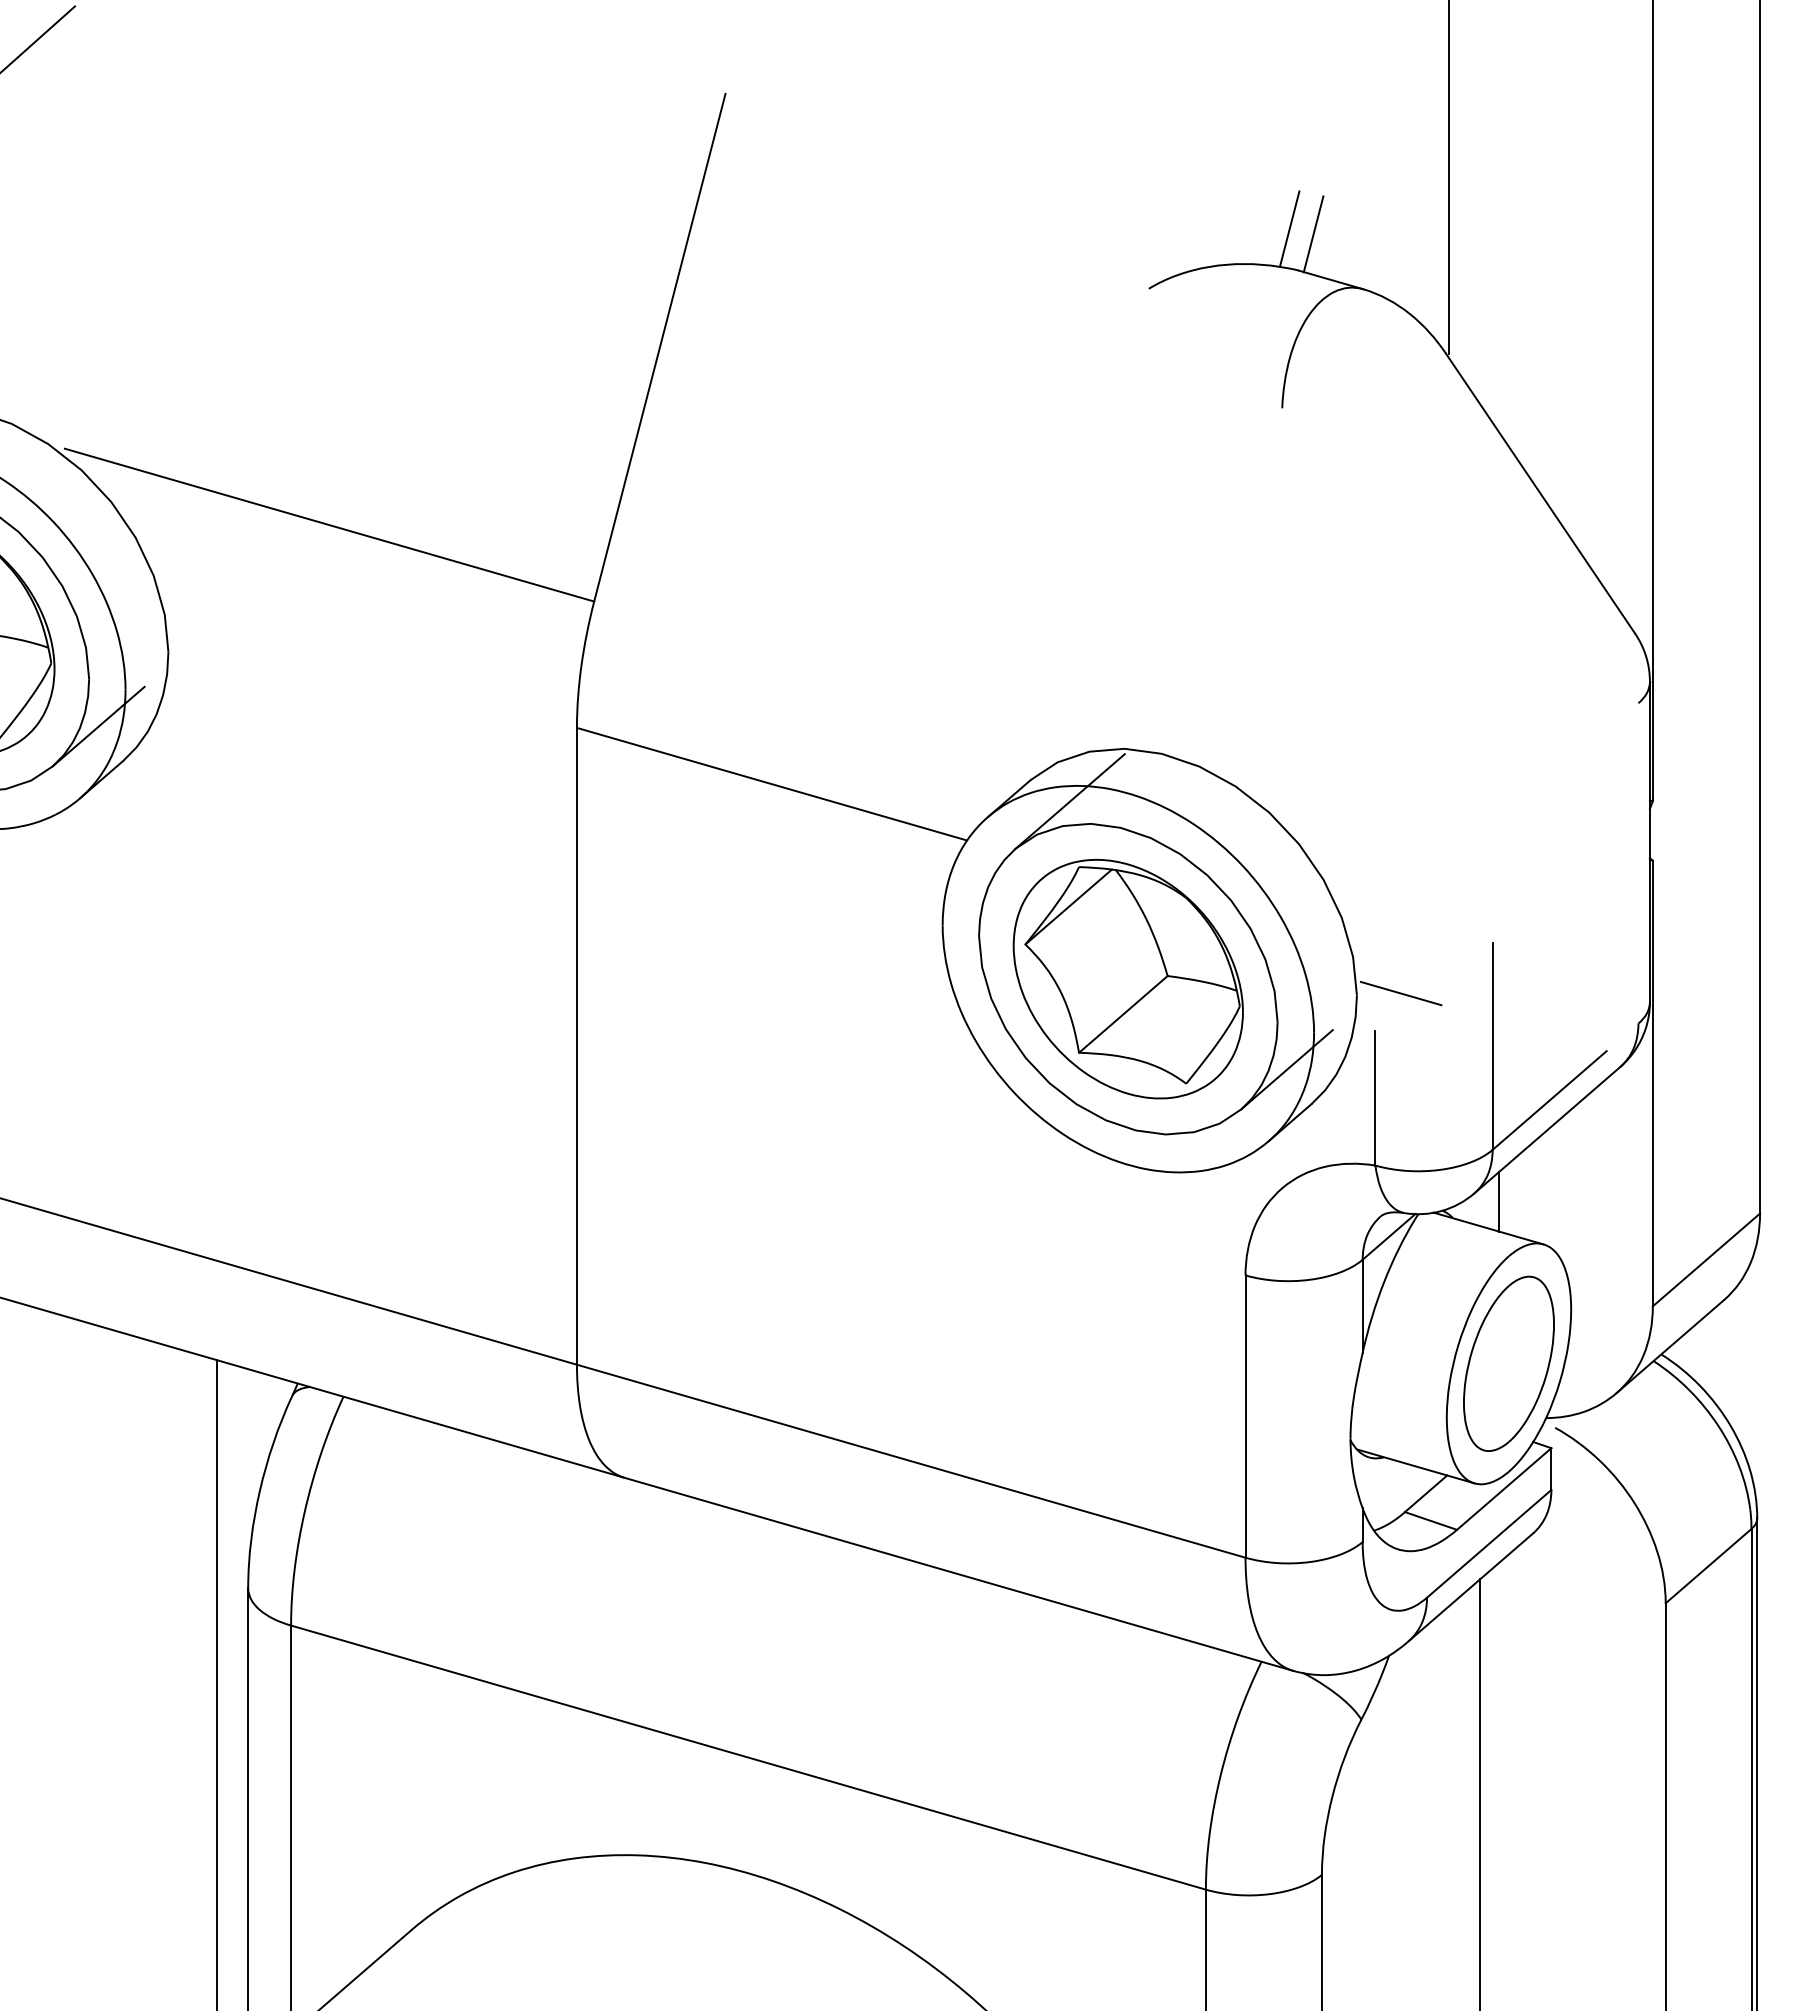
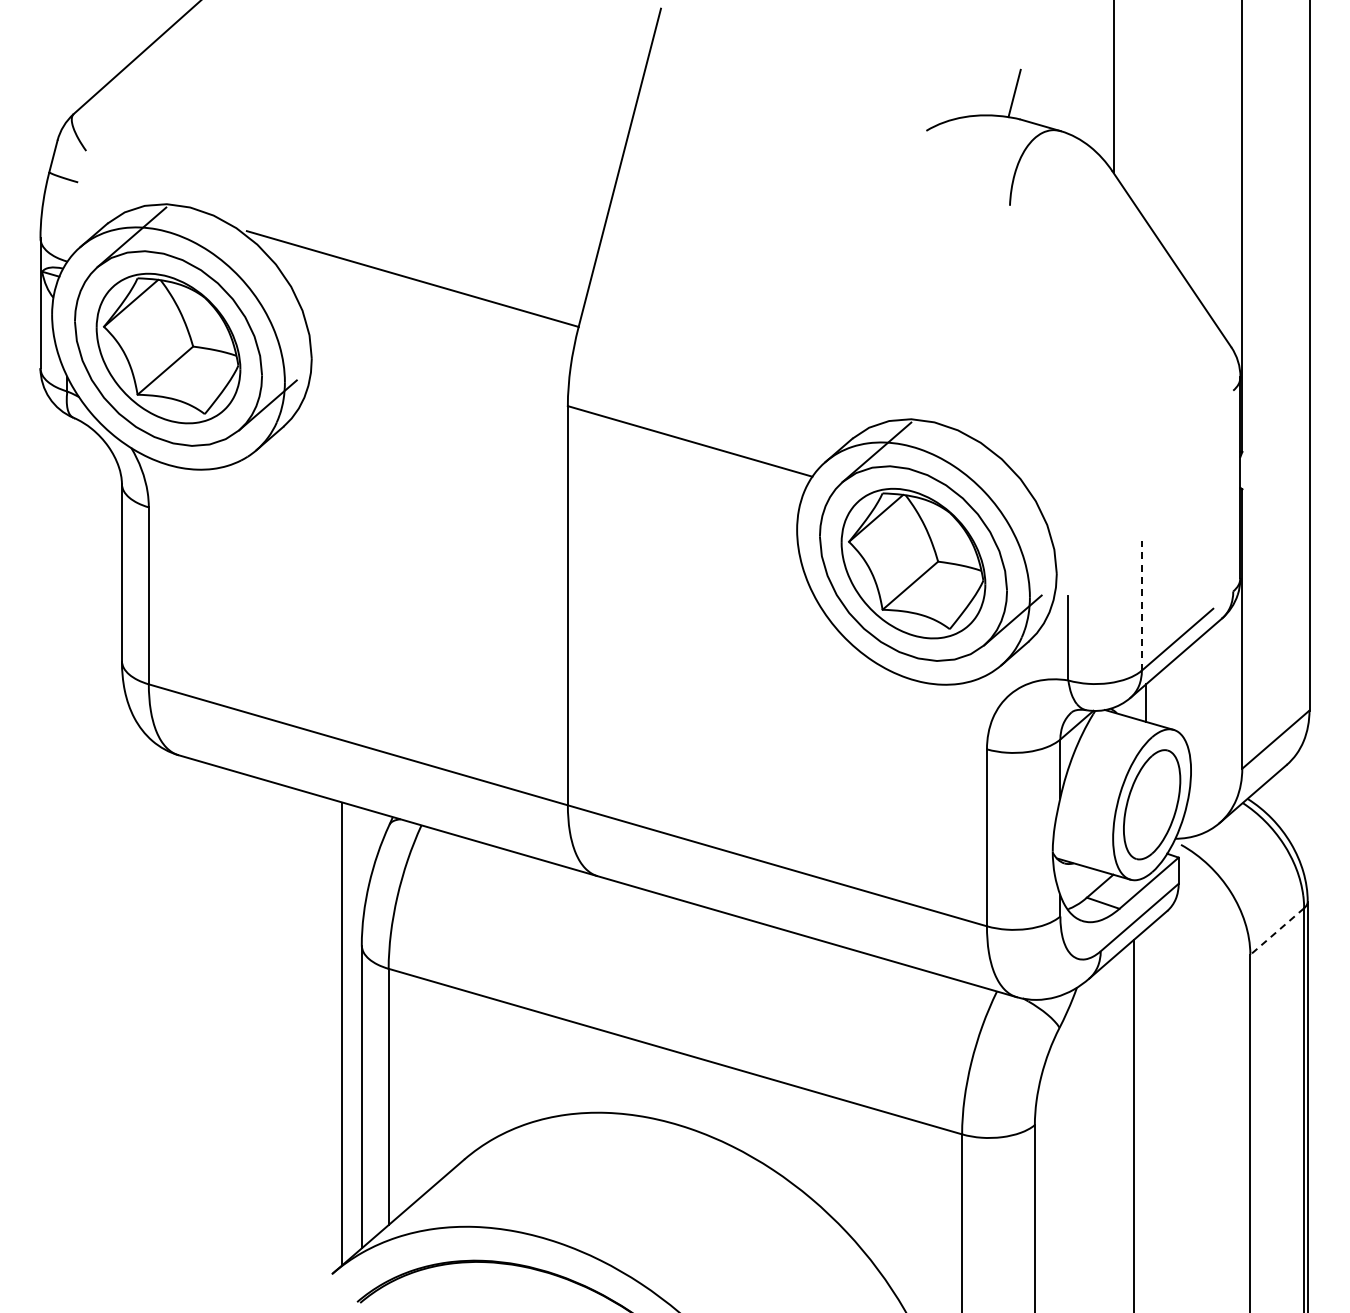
line: (1313, 233) -> (1029, 96), removed
line: (1401, 993) -> (1084, 572), removed
line: (1492, 1045) -> (1141, 605), solid -> dashed
line: (1709, 1566) -> (1277, 931), solid -> dashed

